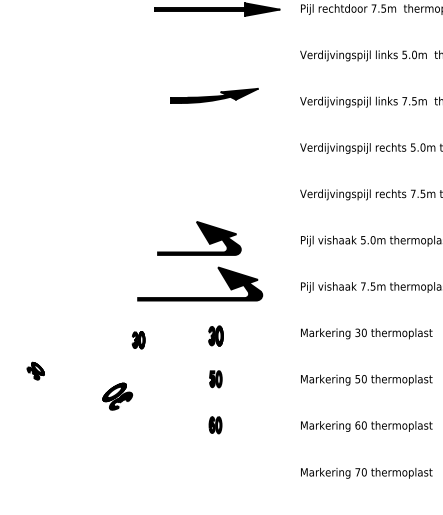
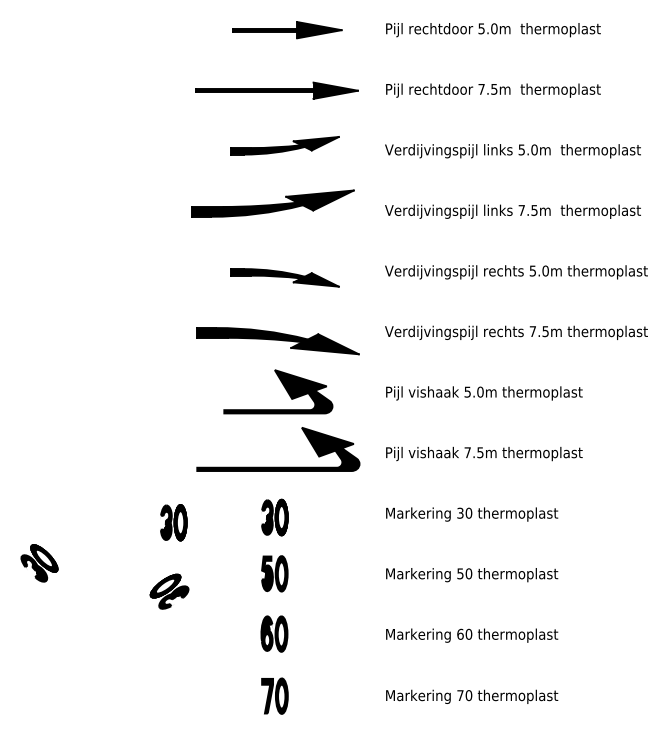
part: (223, 51) -> (284, 145), added
part: (214, 95) -> (272, 203), size x1.43
part: (223, 152) -> (284, 277), added
part: (217, 201) -> (277, 341), added
part: (204, 235) -> (284, 388), moved
part: (200, 297) -> (278, 466), moved
part: (215, 336) -> (274, 517), size x1.43
part: (138, 339) -> (173, 522), size x1.67
part: (35, 371) -> (39, 563), size x1.67
part: (215, 378) -> (274, 573), size x1.67
part: (117, 396) -> (169, 591), moved
part: (215, 424) -> (274, 633), size x1.67
part: (215, 472) -> (274, 695), added

